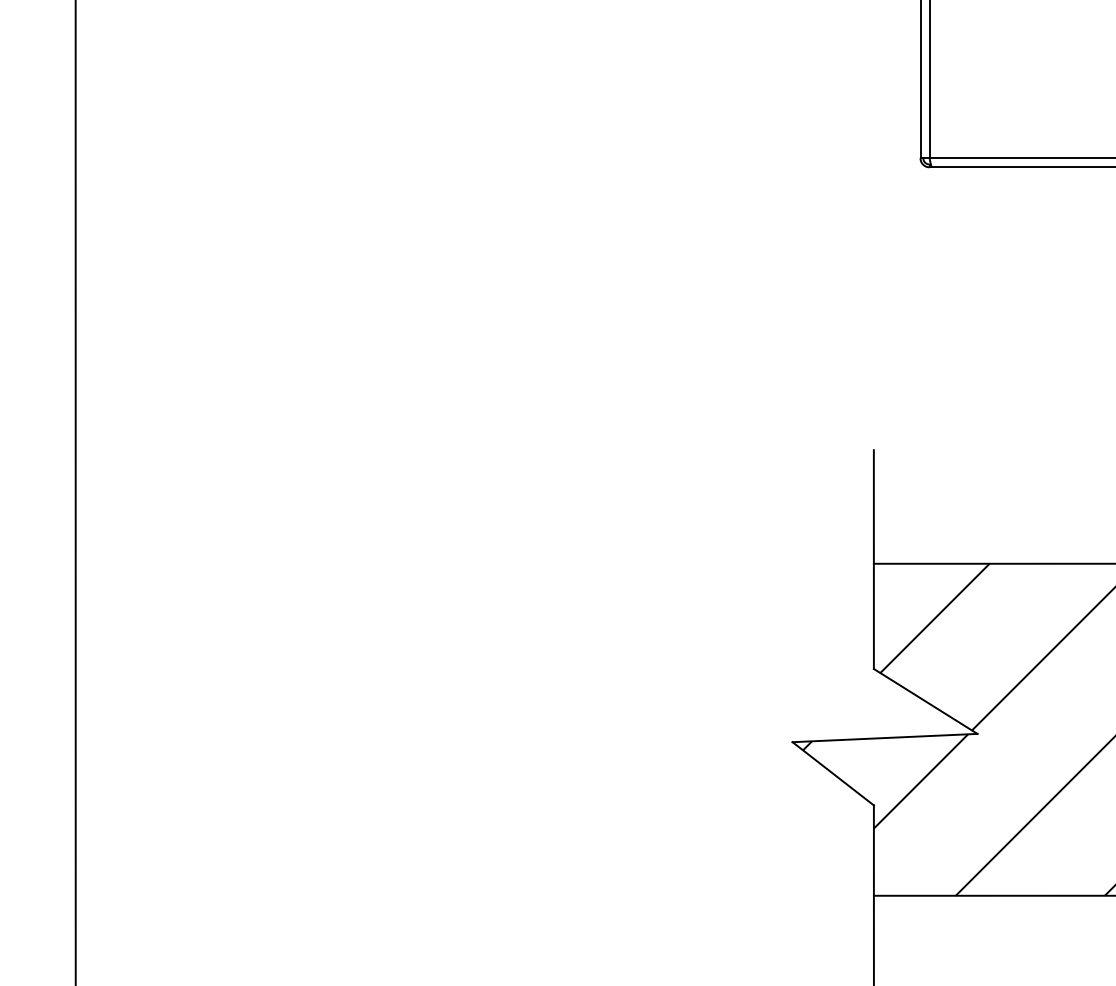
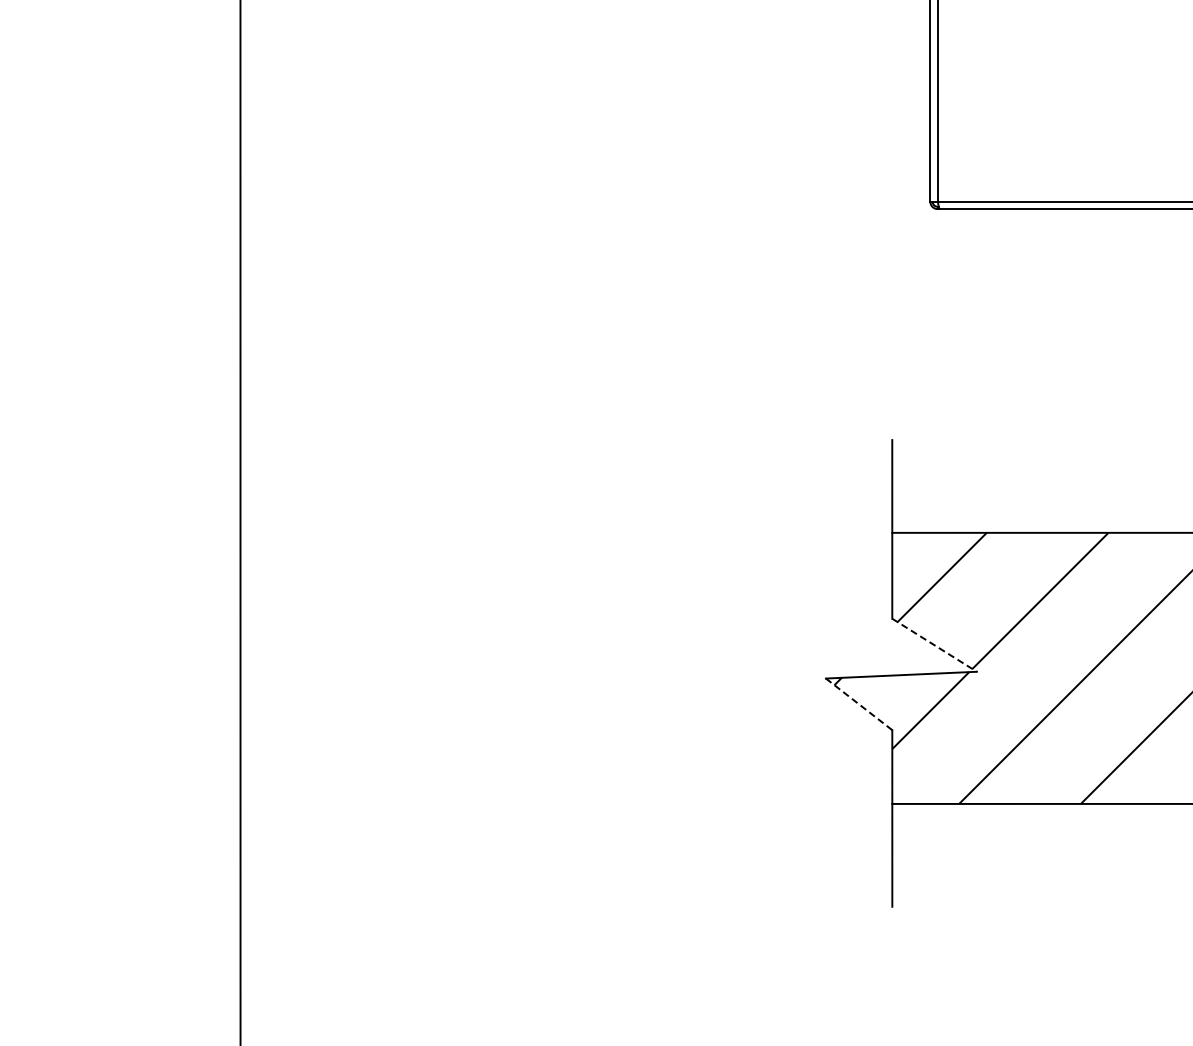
line: (925, 701) -> (934, 645), solid -> dashed
line: (833, 773) -> (859, 704), solid -> dashed

